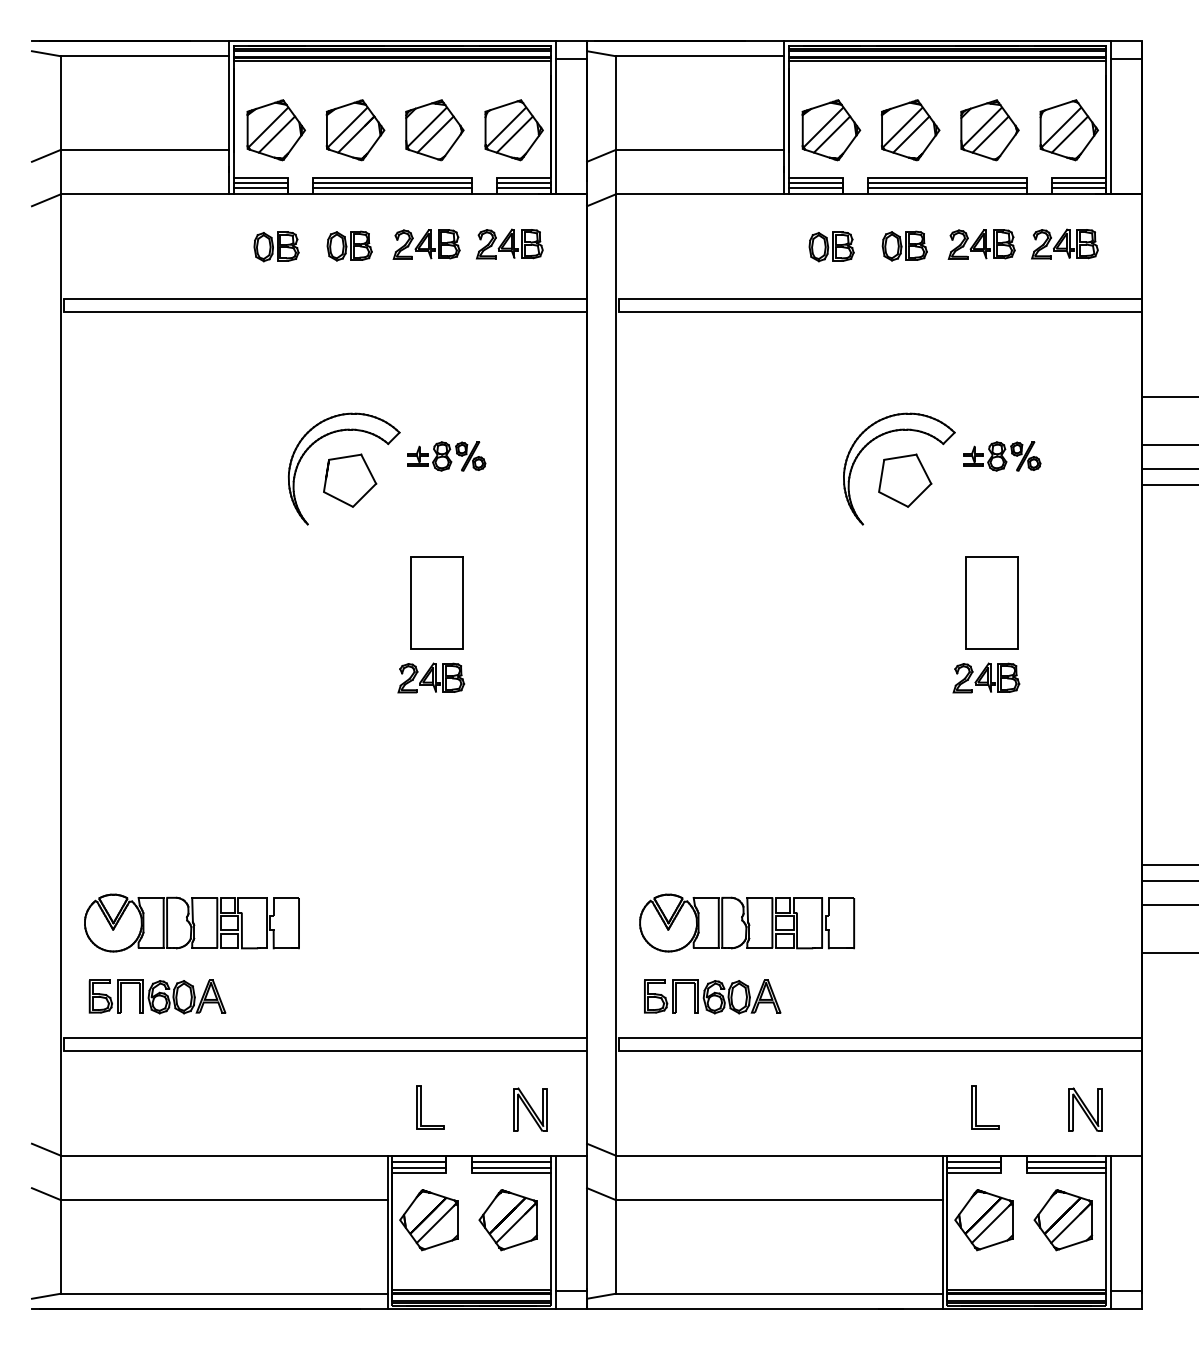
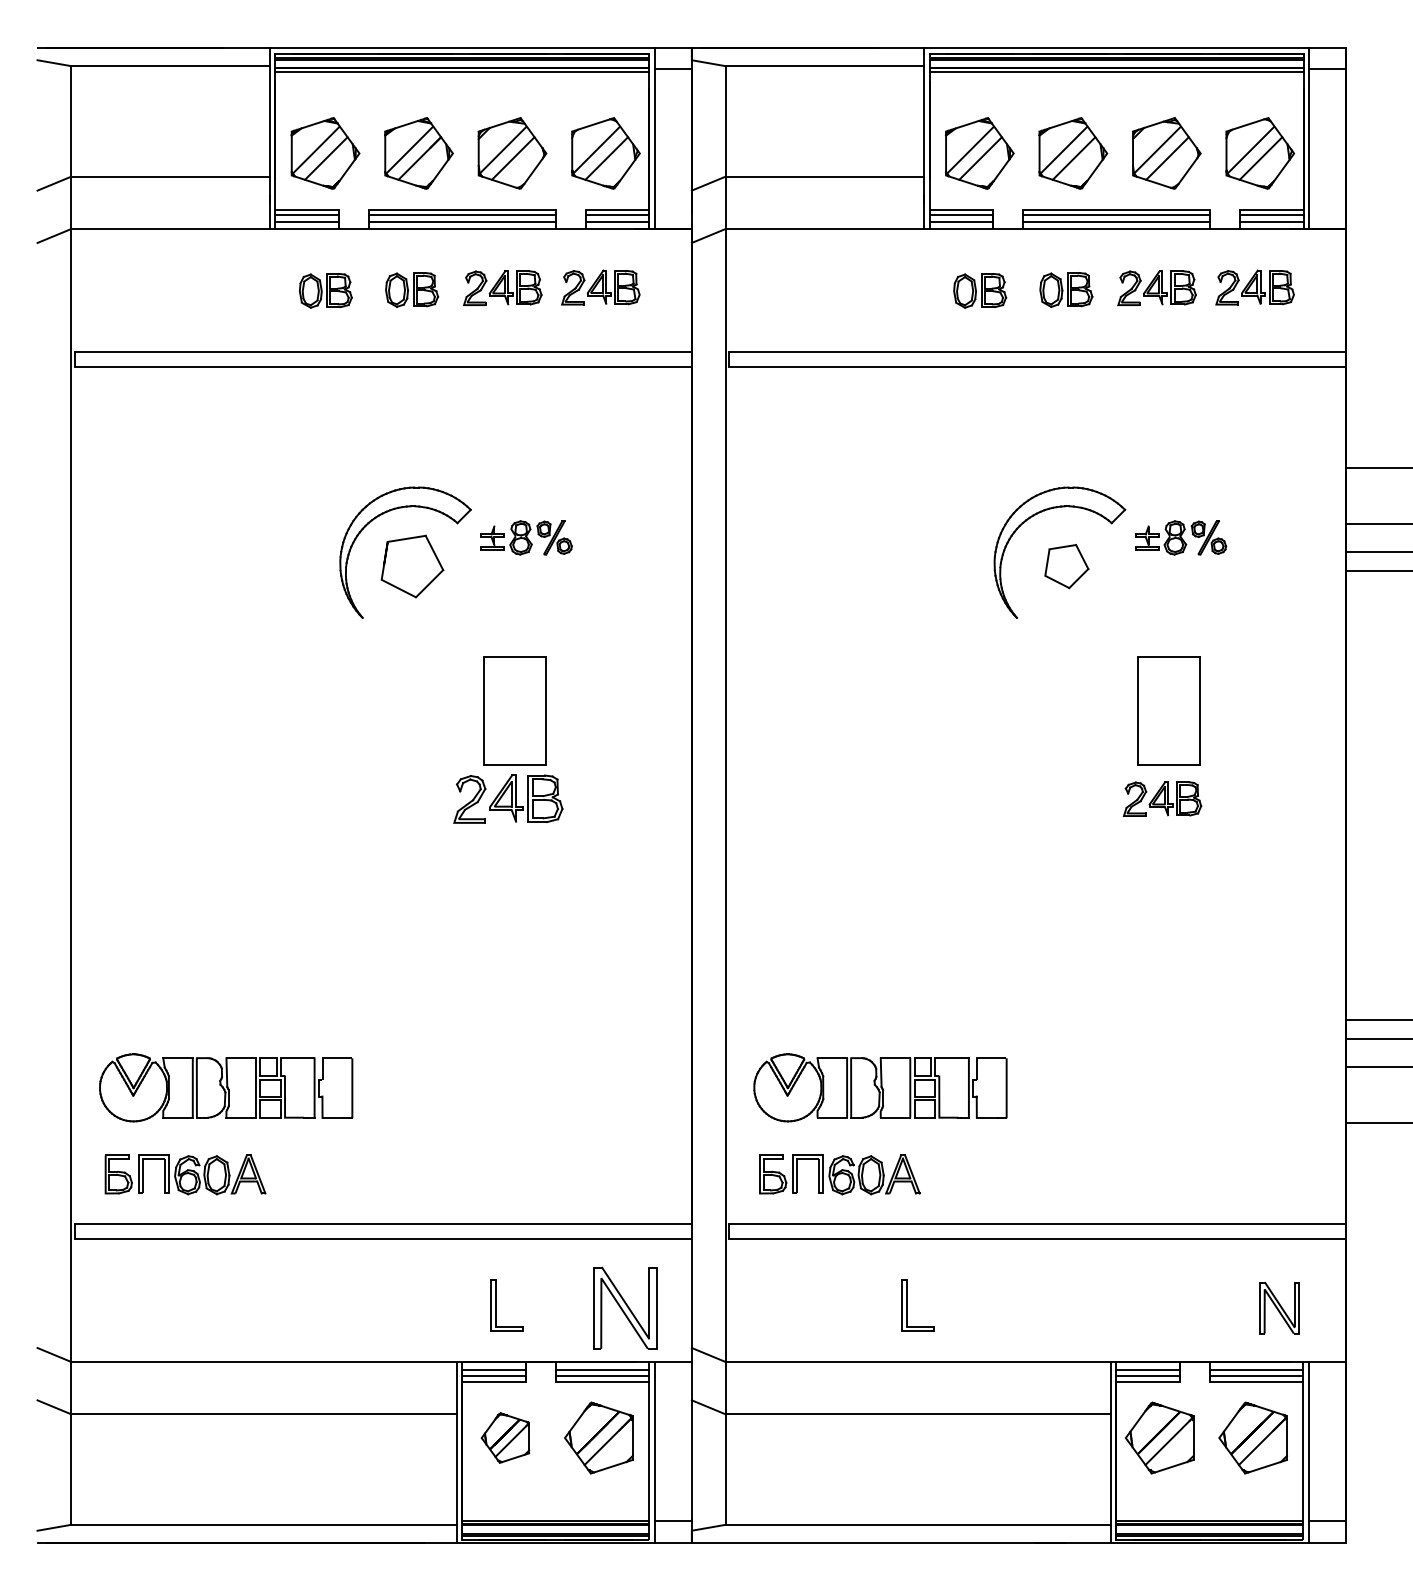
part: (904, 480) -> (1066, 566), size x0.7
part: (430, 677) -> (507, 798), size x1.4
part: (976, 1107) -> (907, 1305), moved
part: (530, 1109) -> (625, 1307), size x1.6
part: (428, 1219) -> (505, 1437), size x0.7

